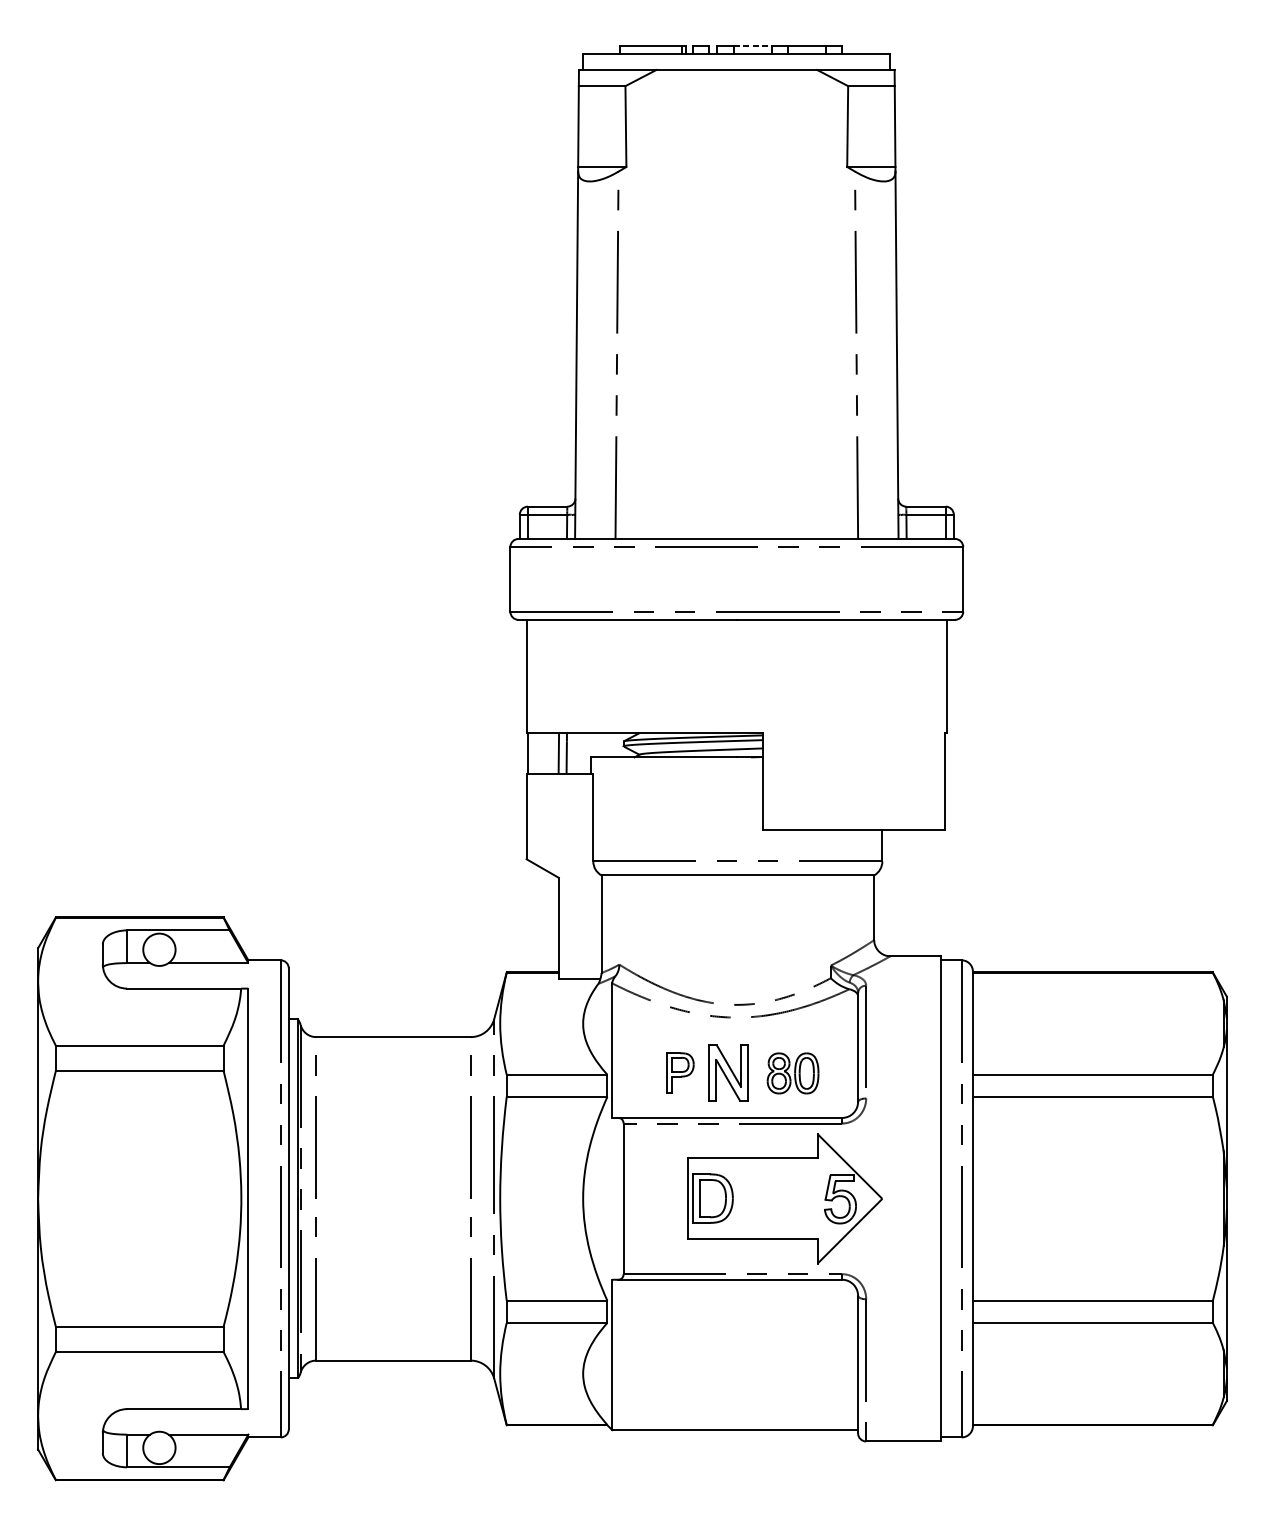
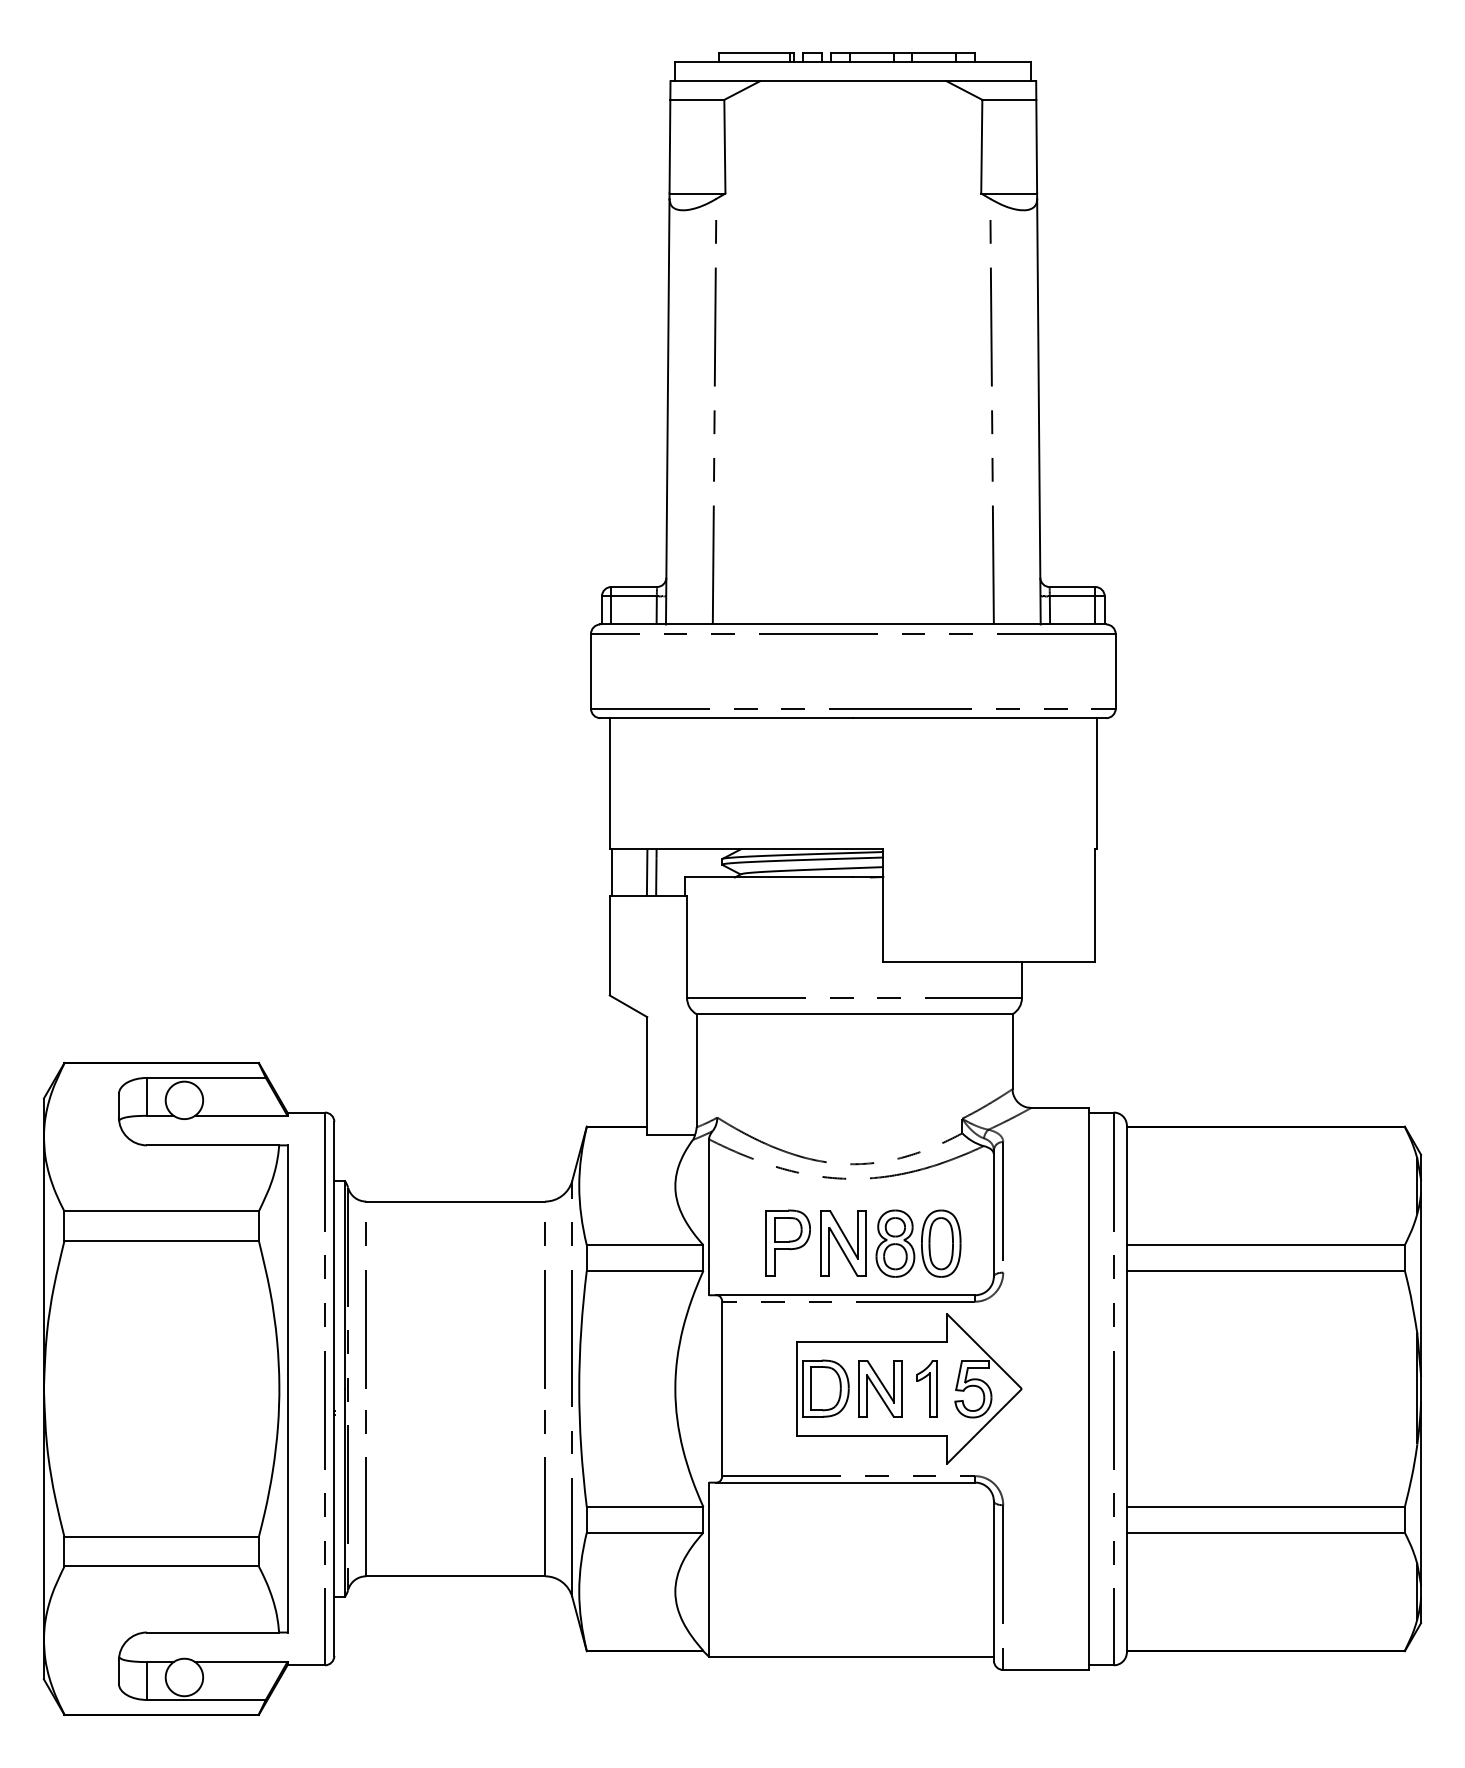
line: (752, 46) -> (871, 53), dashed -> solid
part: (679, 1072) -> (787, 1242), size x1.43
part: (793, 1073) -> (918, 1243), size x1.43
part: (760, 1198) -> (880, 1388), added
part: (799, 1198) -> (926, 1388), added

